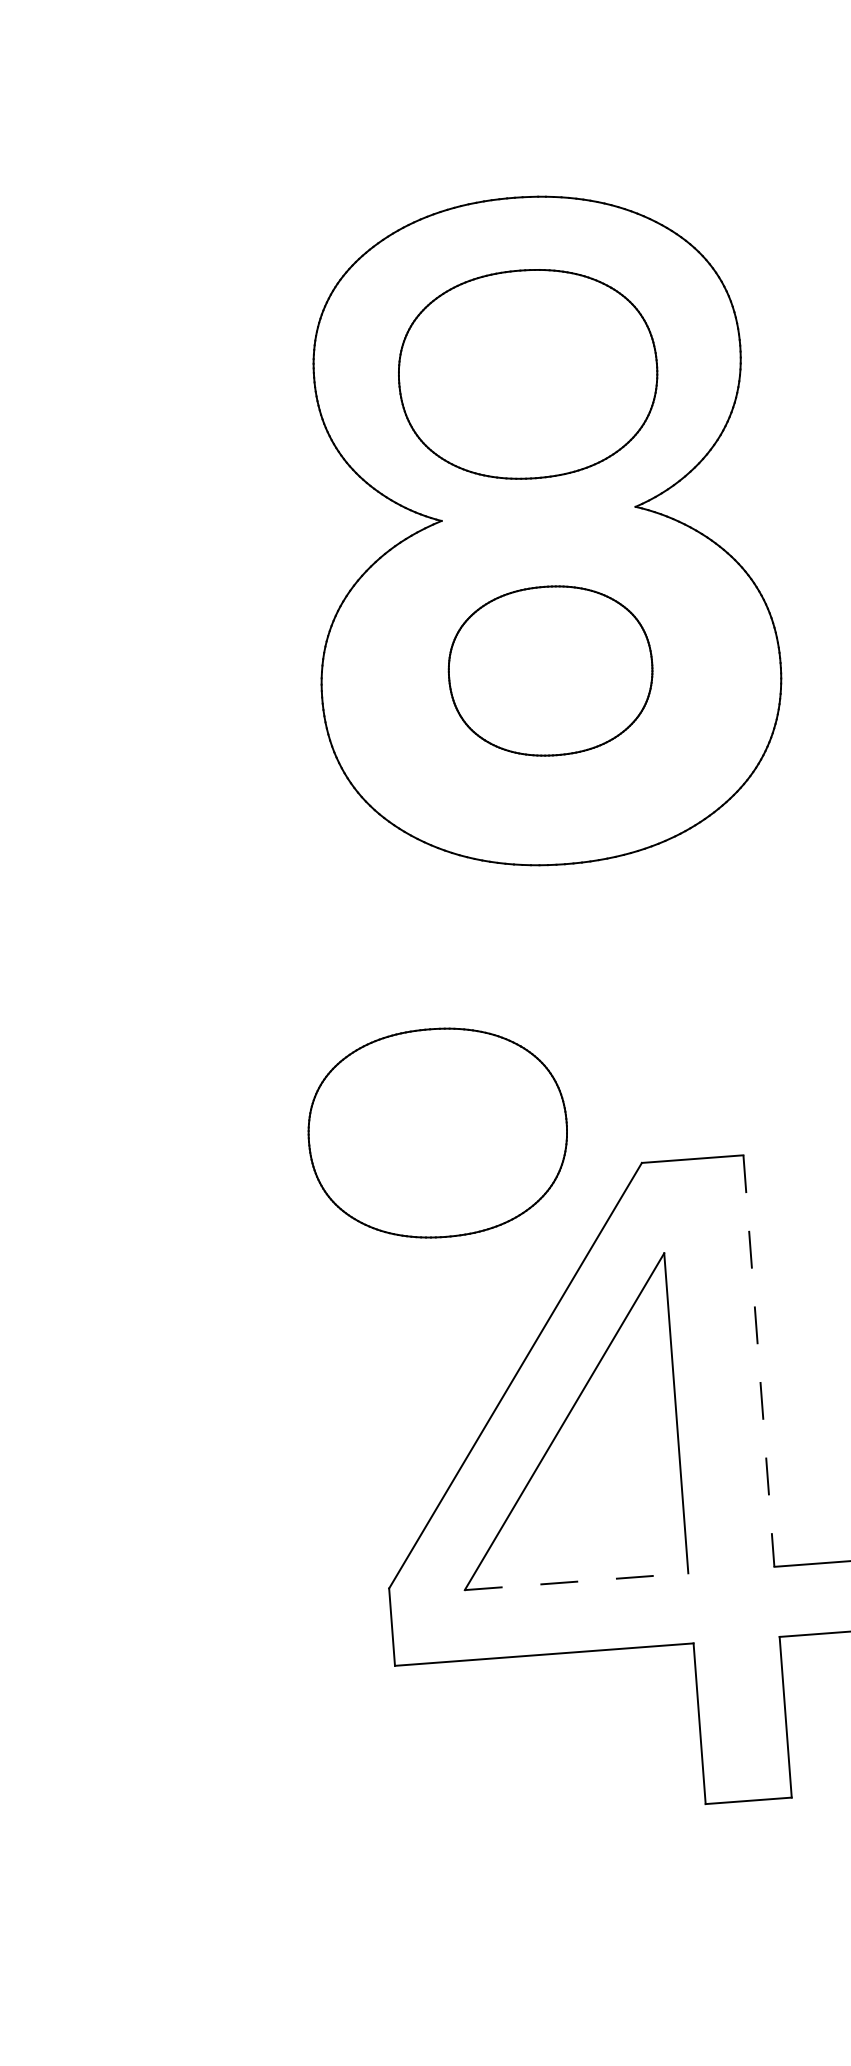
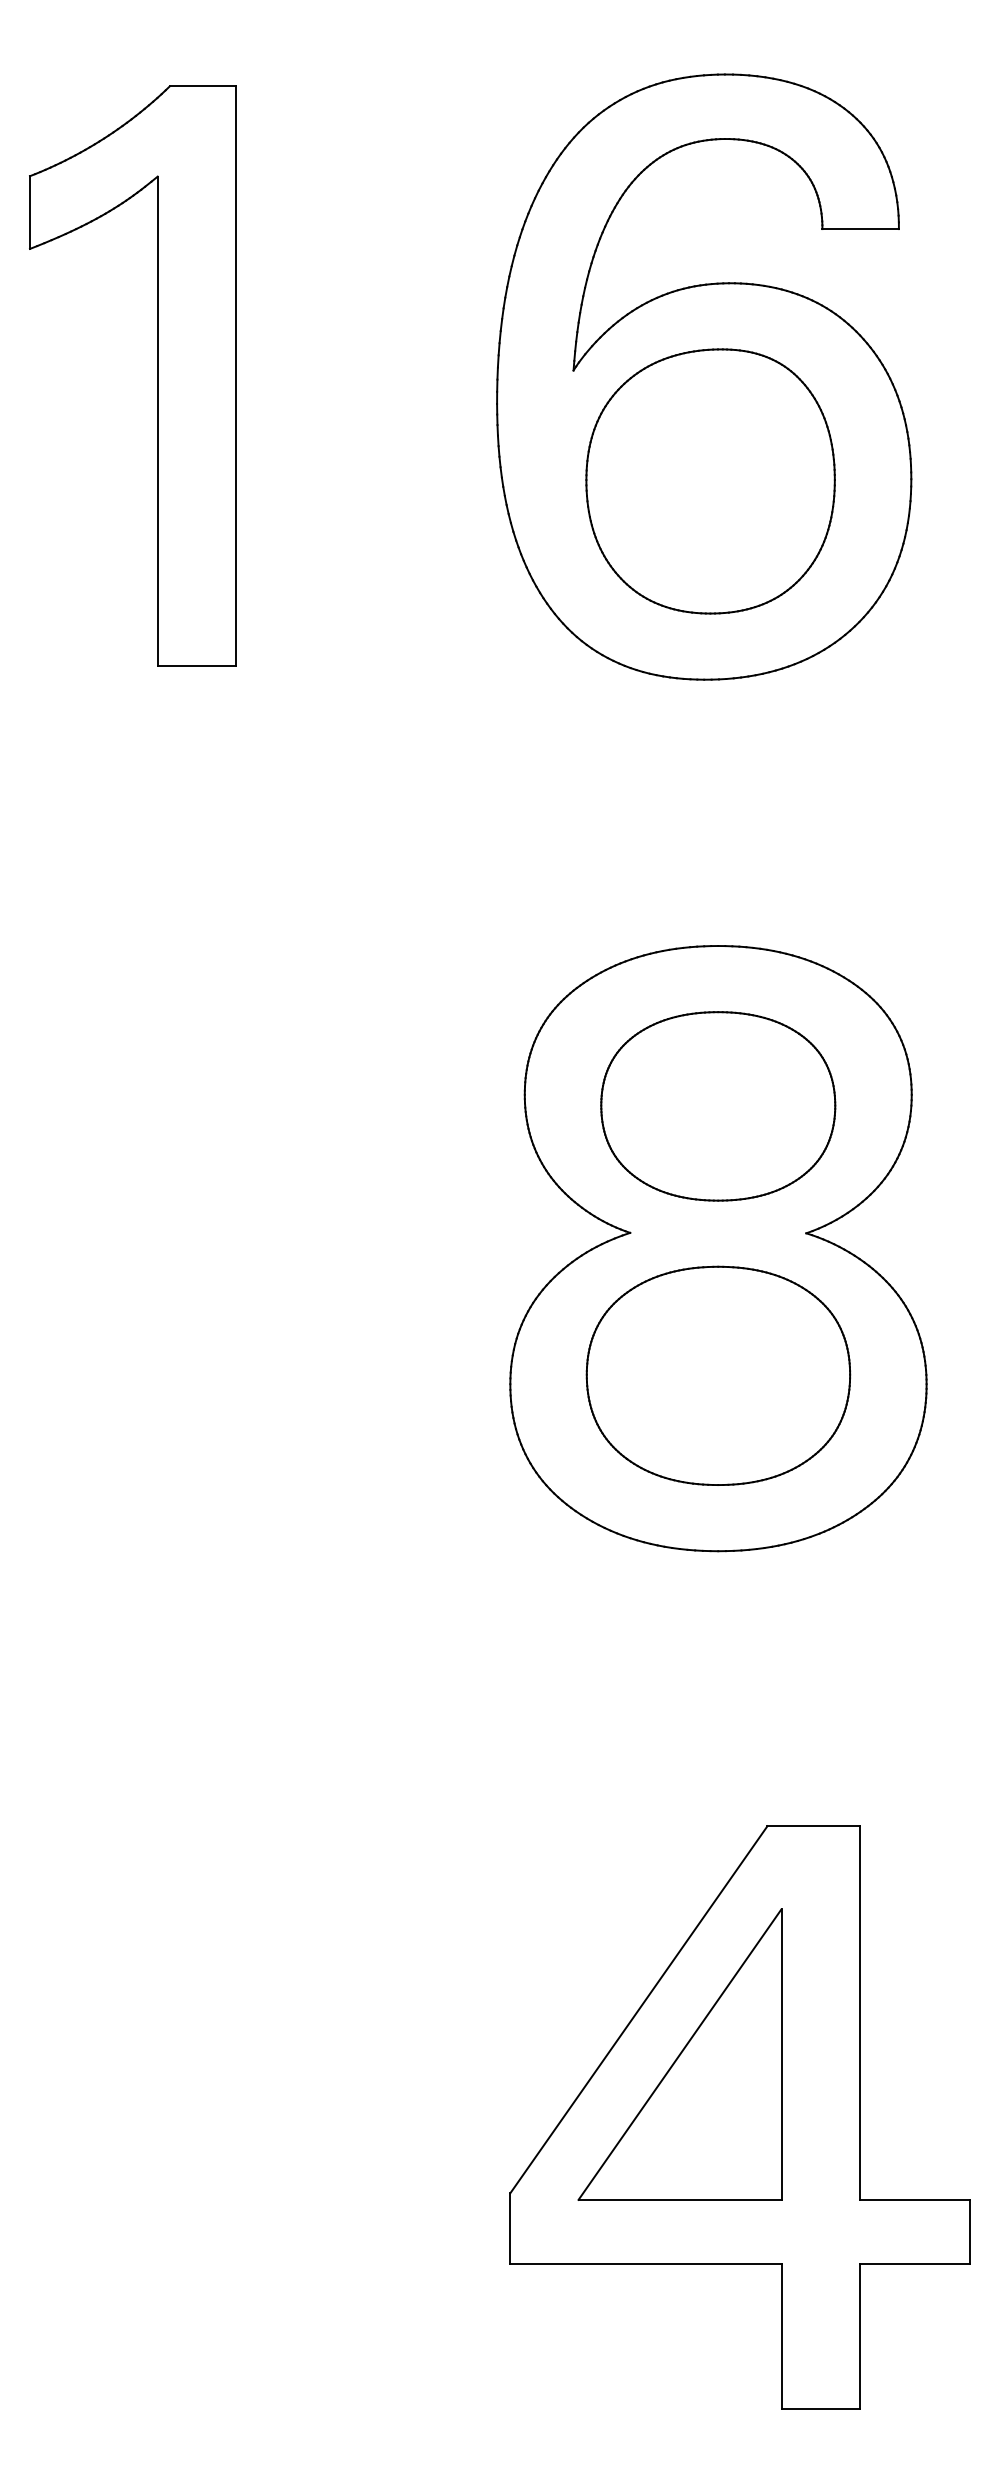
part: (550, 670) -> (718, 1375), size x1.43
part: (438, 1133) -> (585, 1785), removed
line: (758, 1361) -> (859, 2013), dashed -> solid
line: (577, 1581) -> (680, 2199), dashed -> solid

